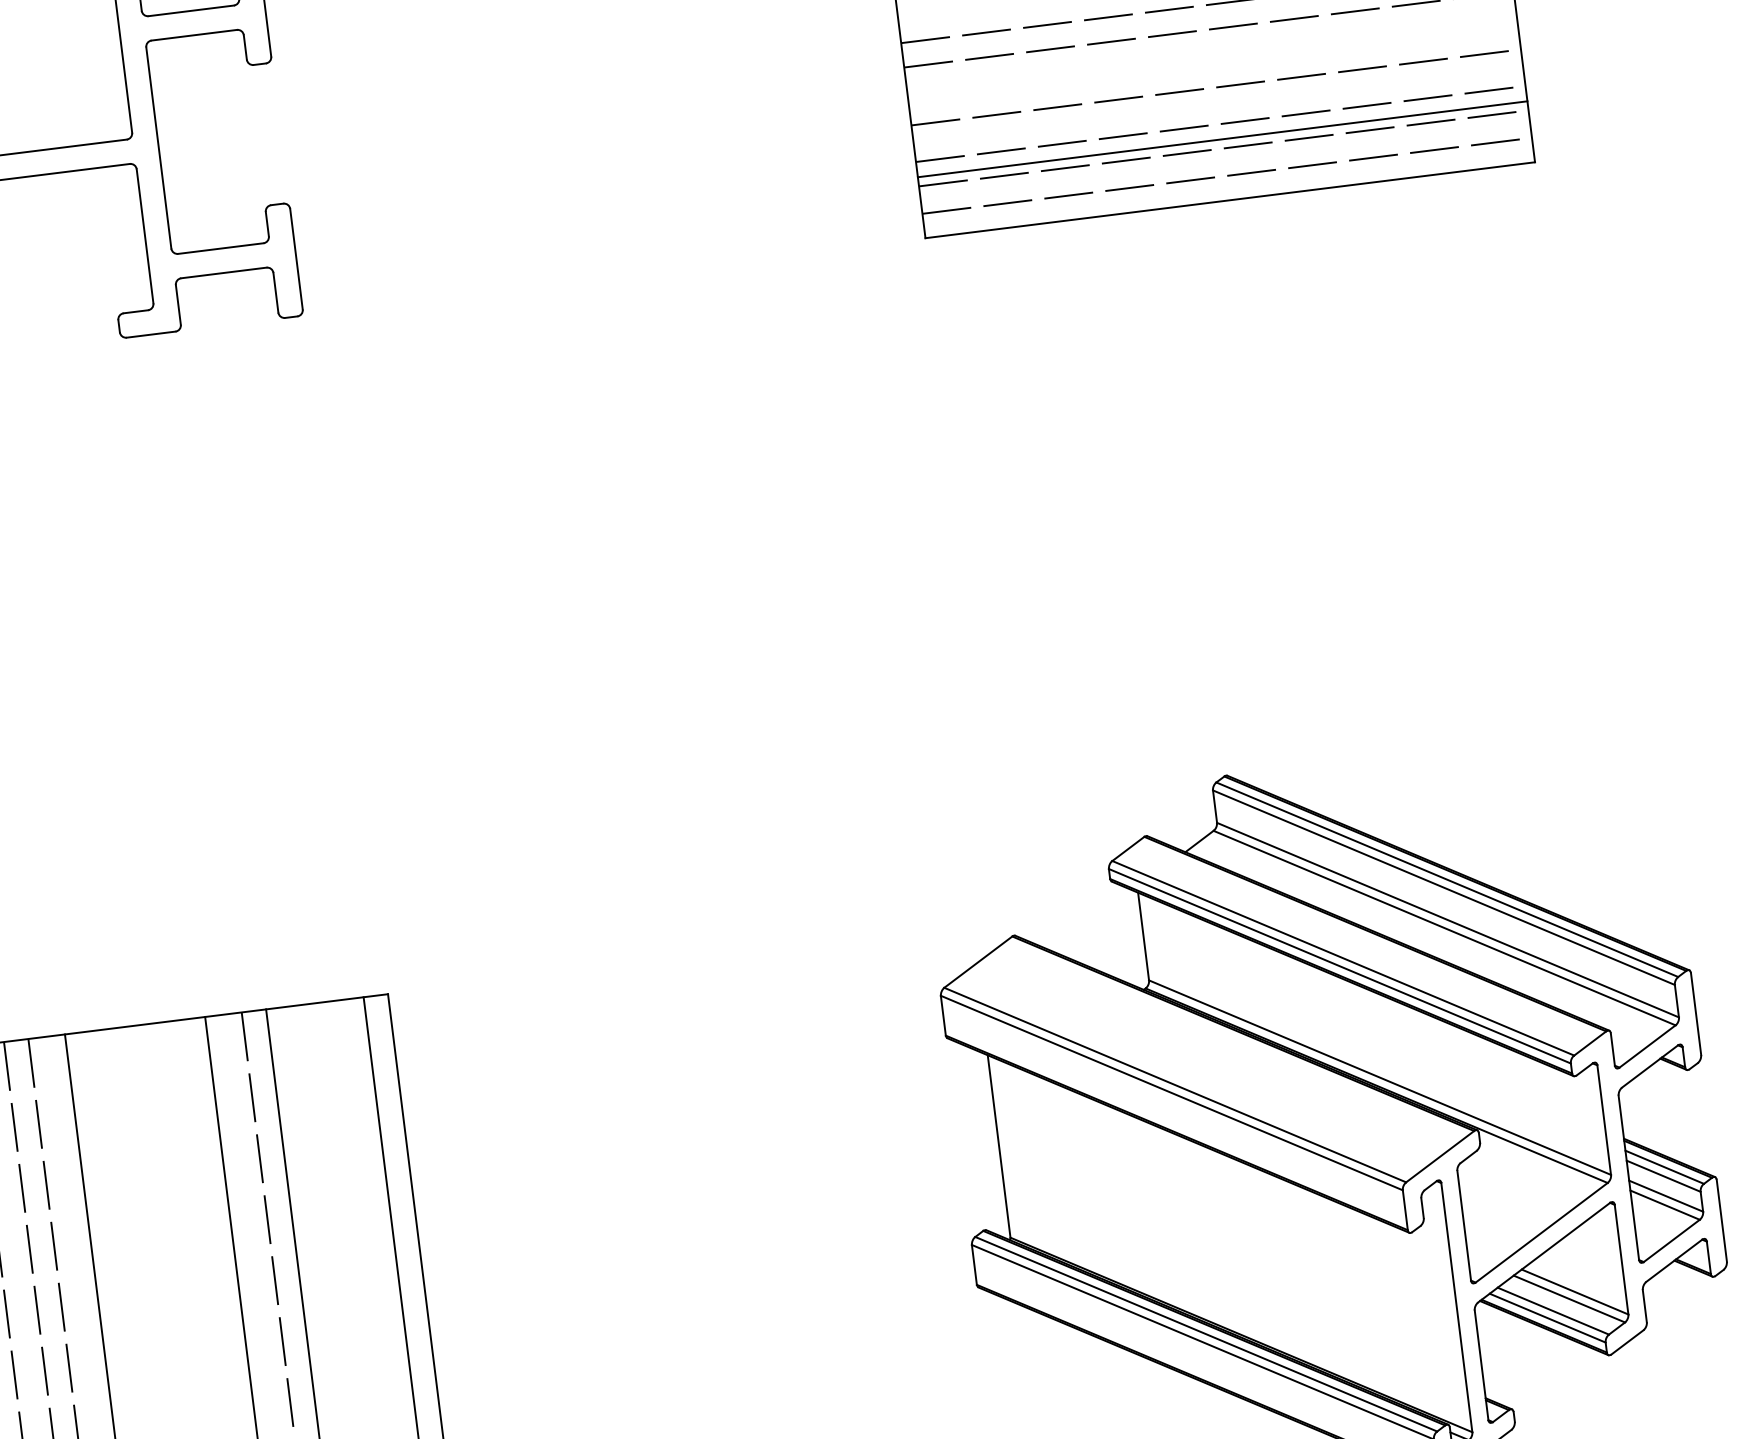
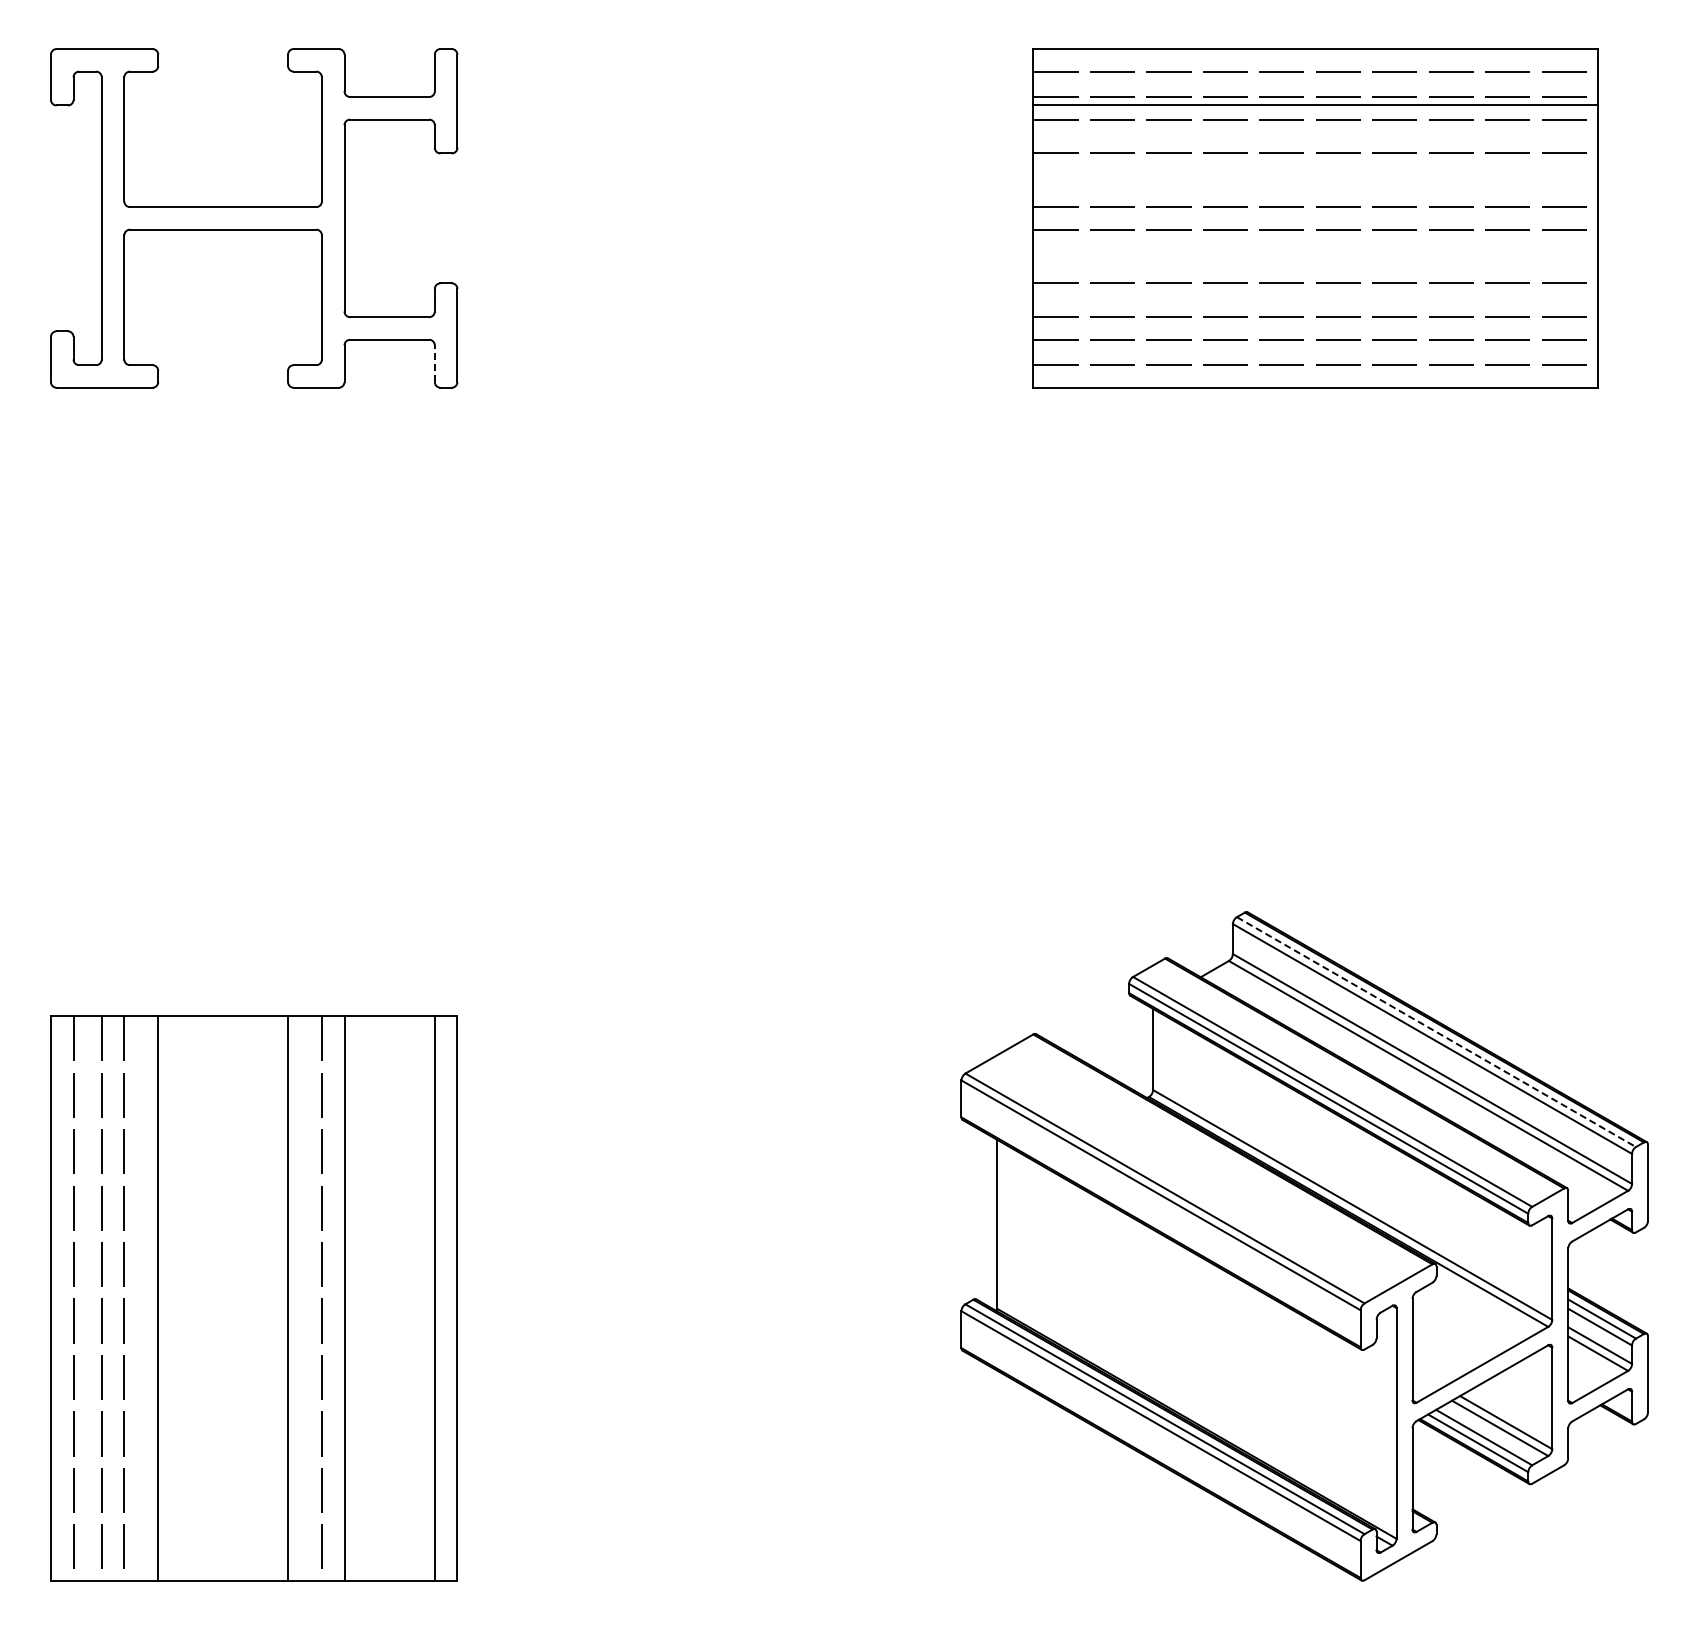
line: (1222, 139) -> (1315, 331), removed
line: (275, 292) -> (434, 363), solid -> dashed
line: (1447, 880) -> (1436, 1032), solid -> dashed

